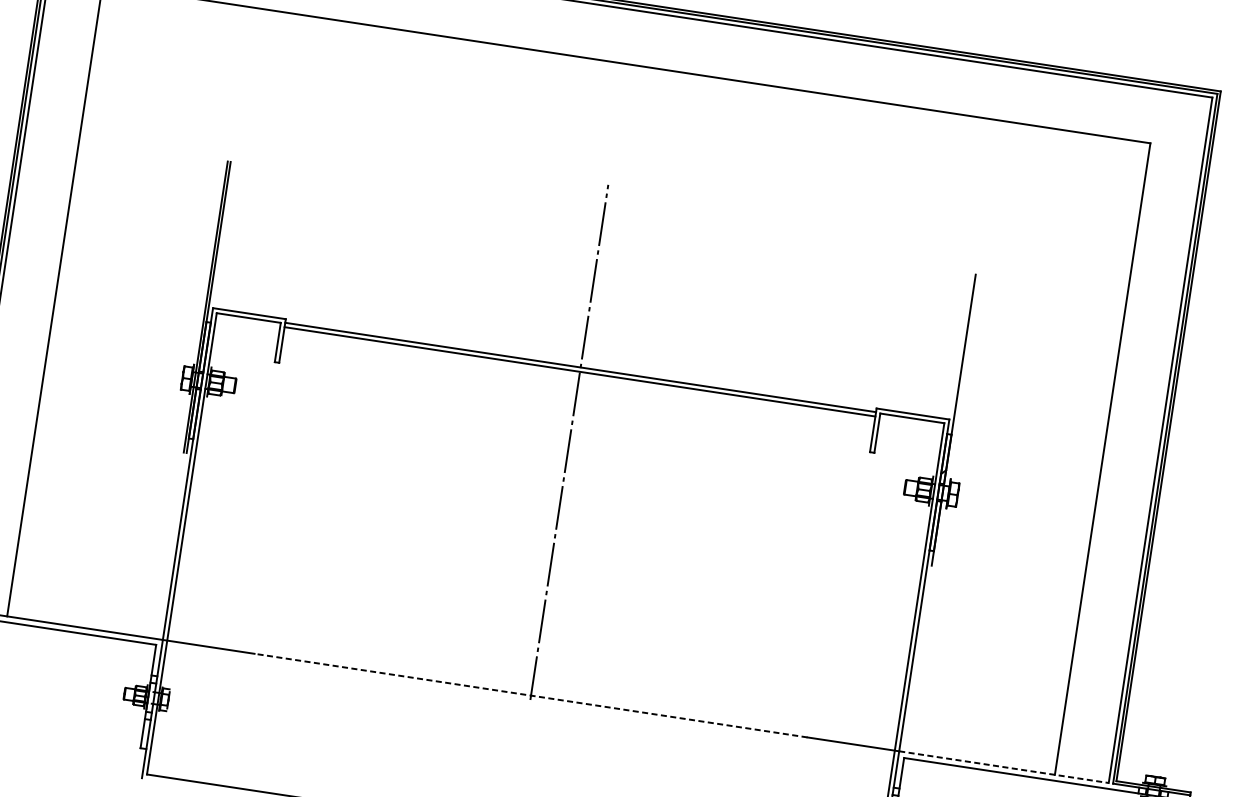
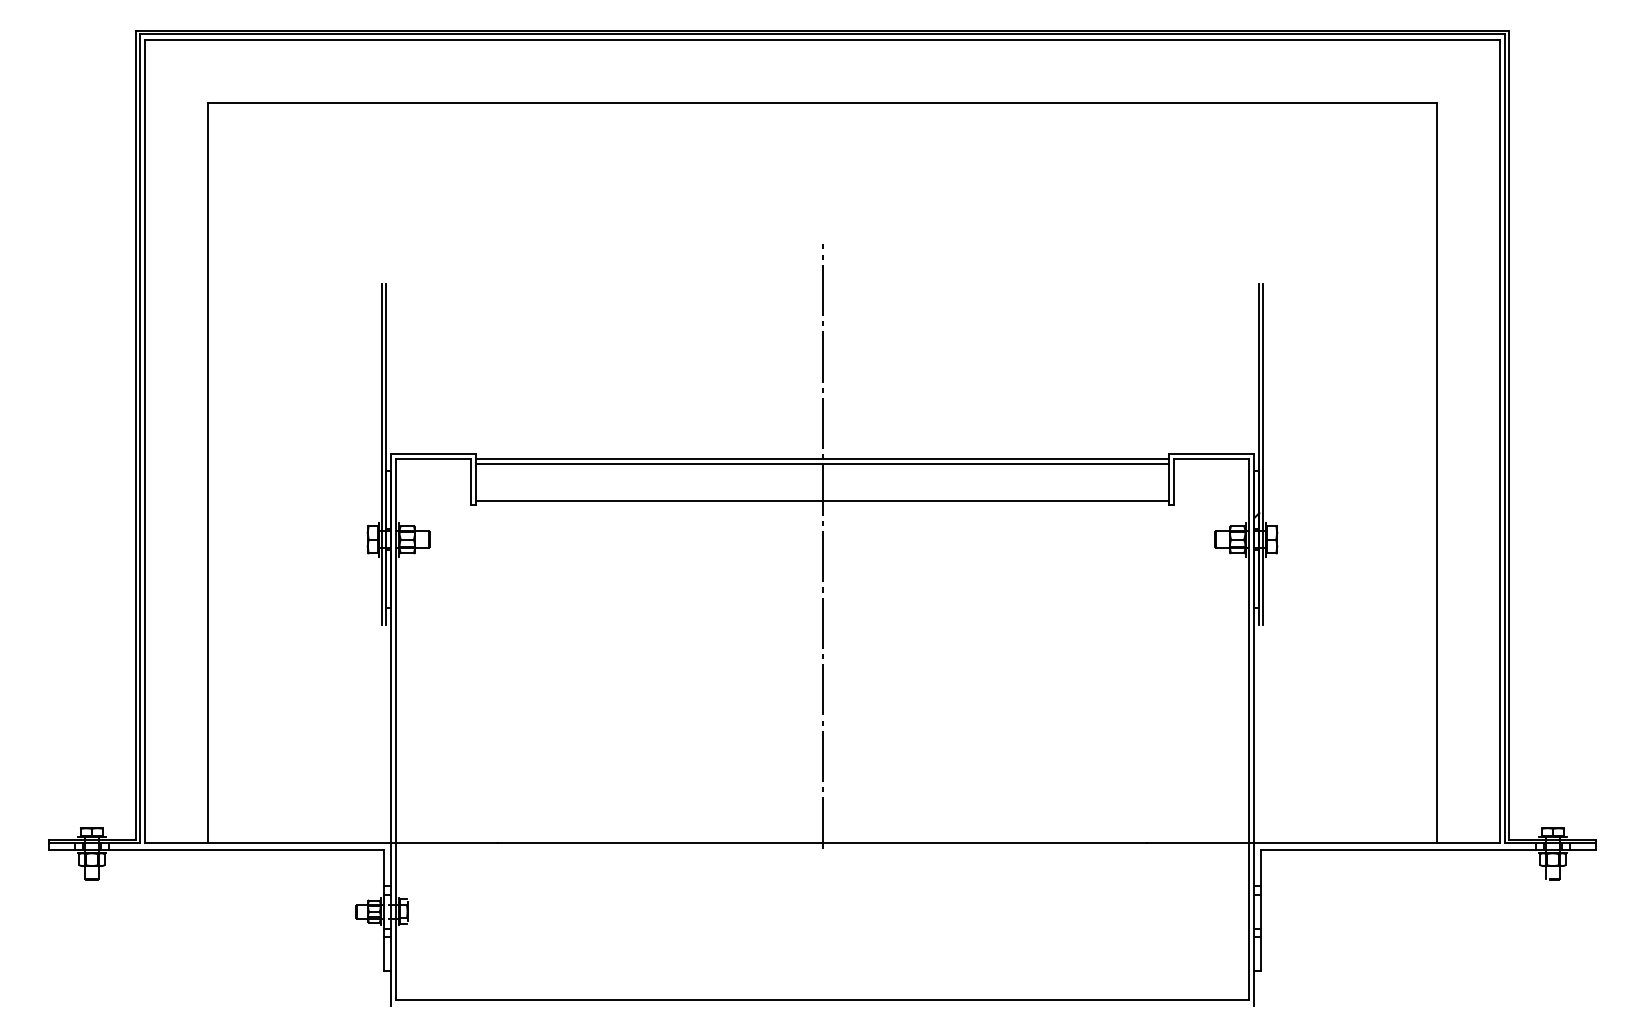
line: (575, 404) -> (822, 501), added
line: (956, 419) -> (1262, 453), added
line: (531, 695) -> (822, 843), dashed -> solid
line: (1004, 767) -> (1377, 843), dashed -> solid

